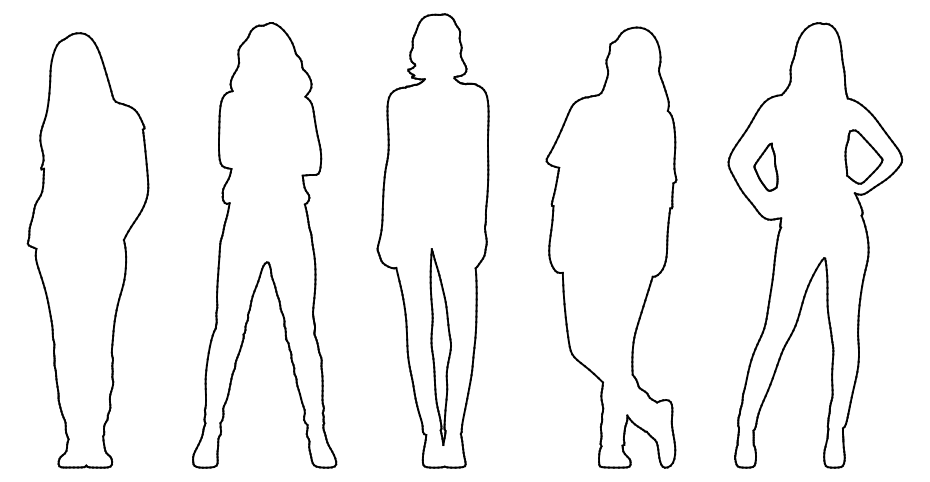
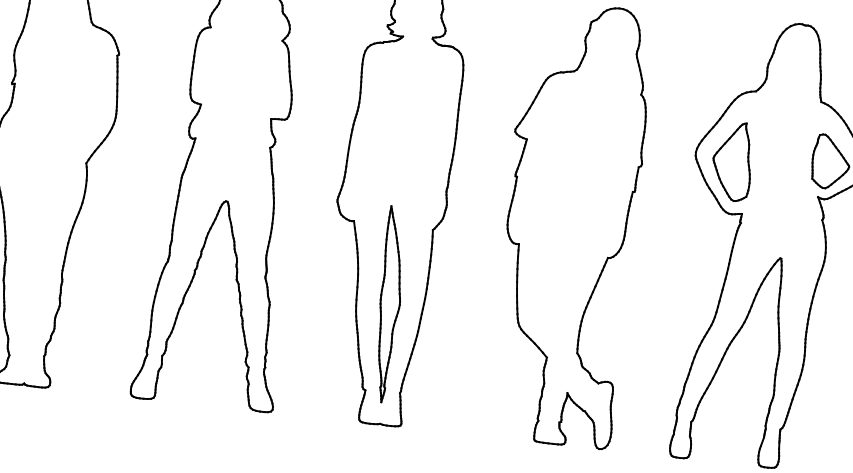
part: (765, 167) -> (732, 161), size x1.67

